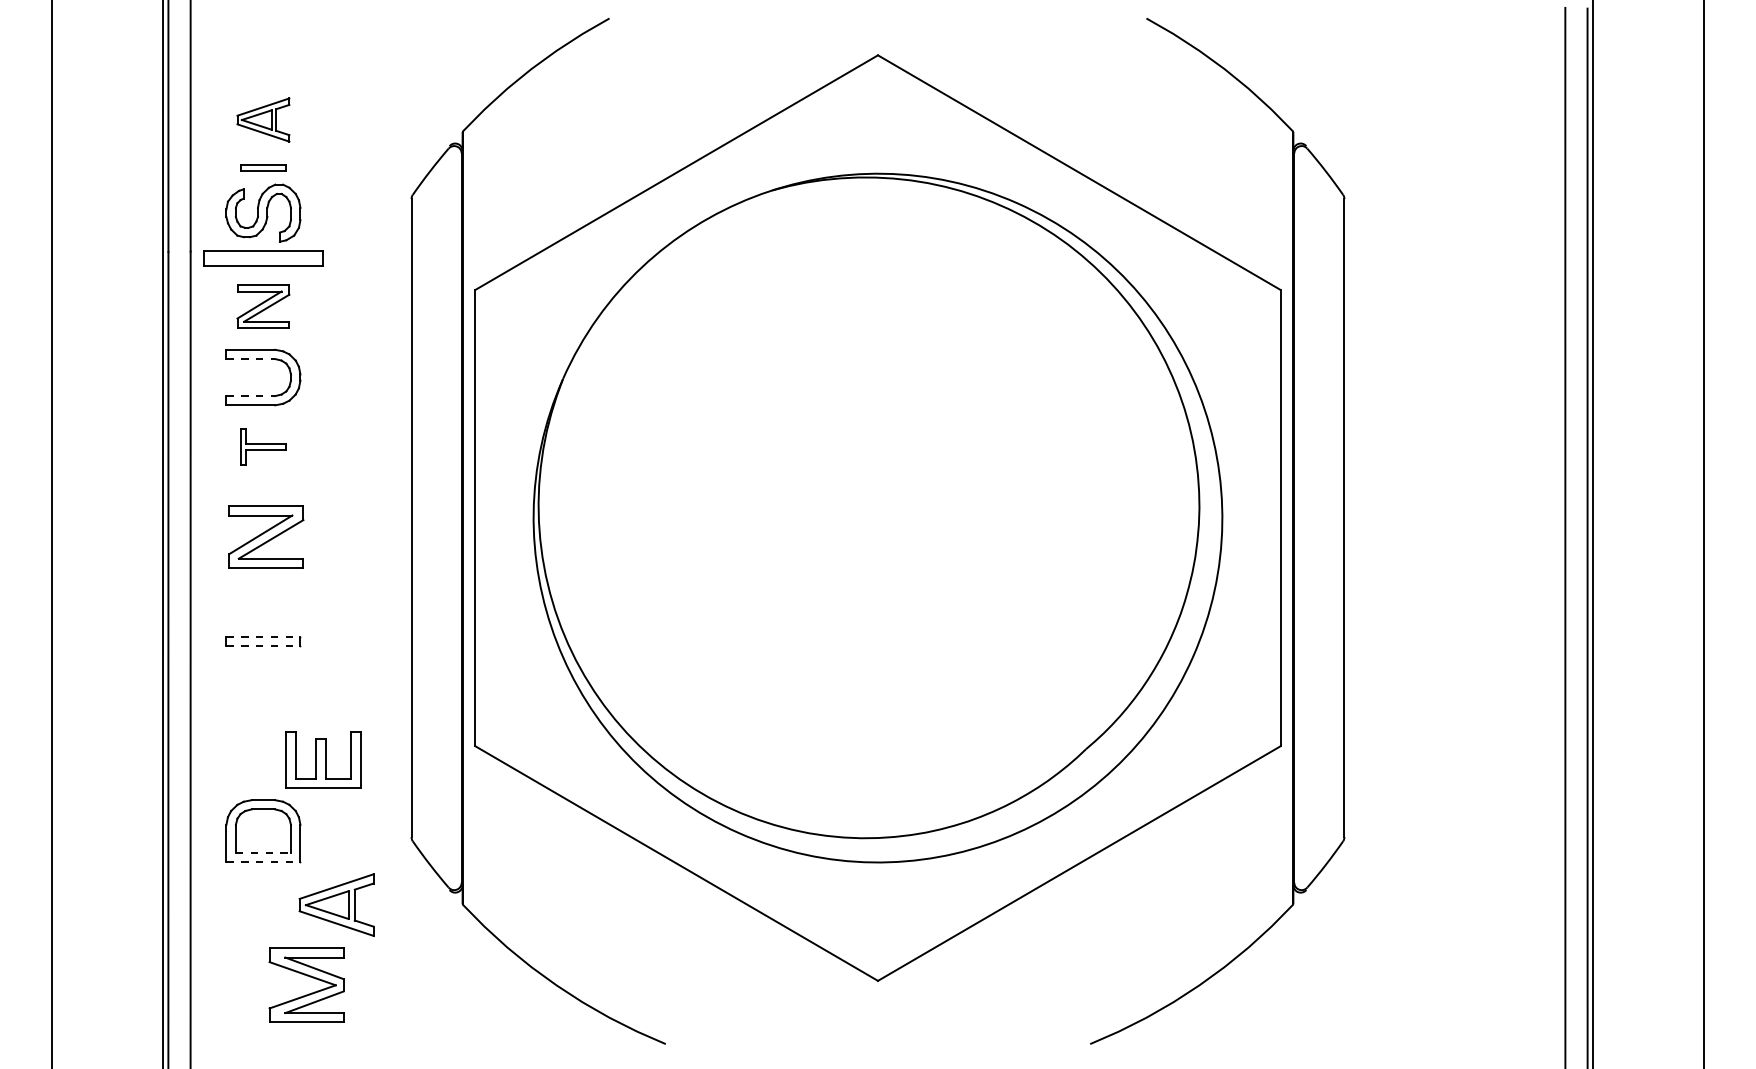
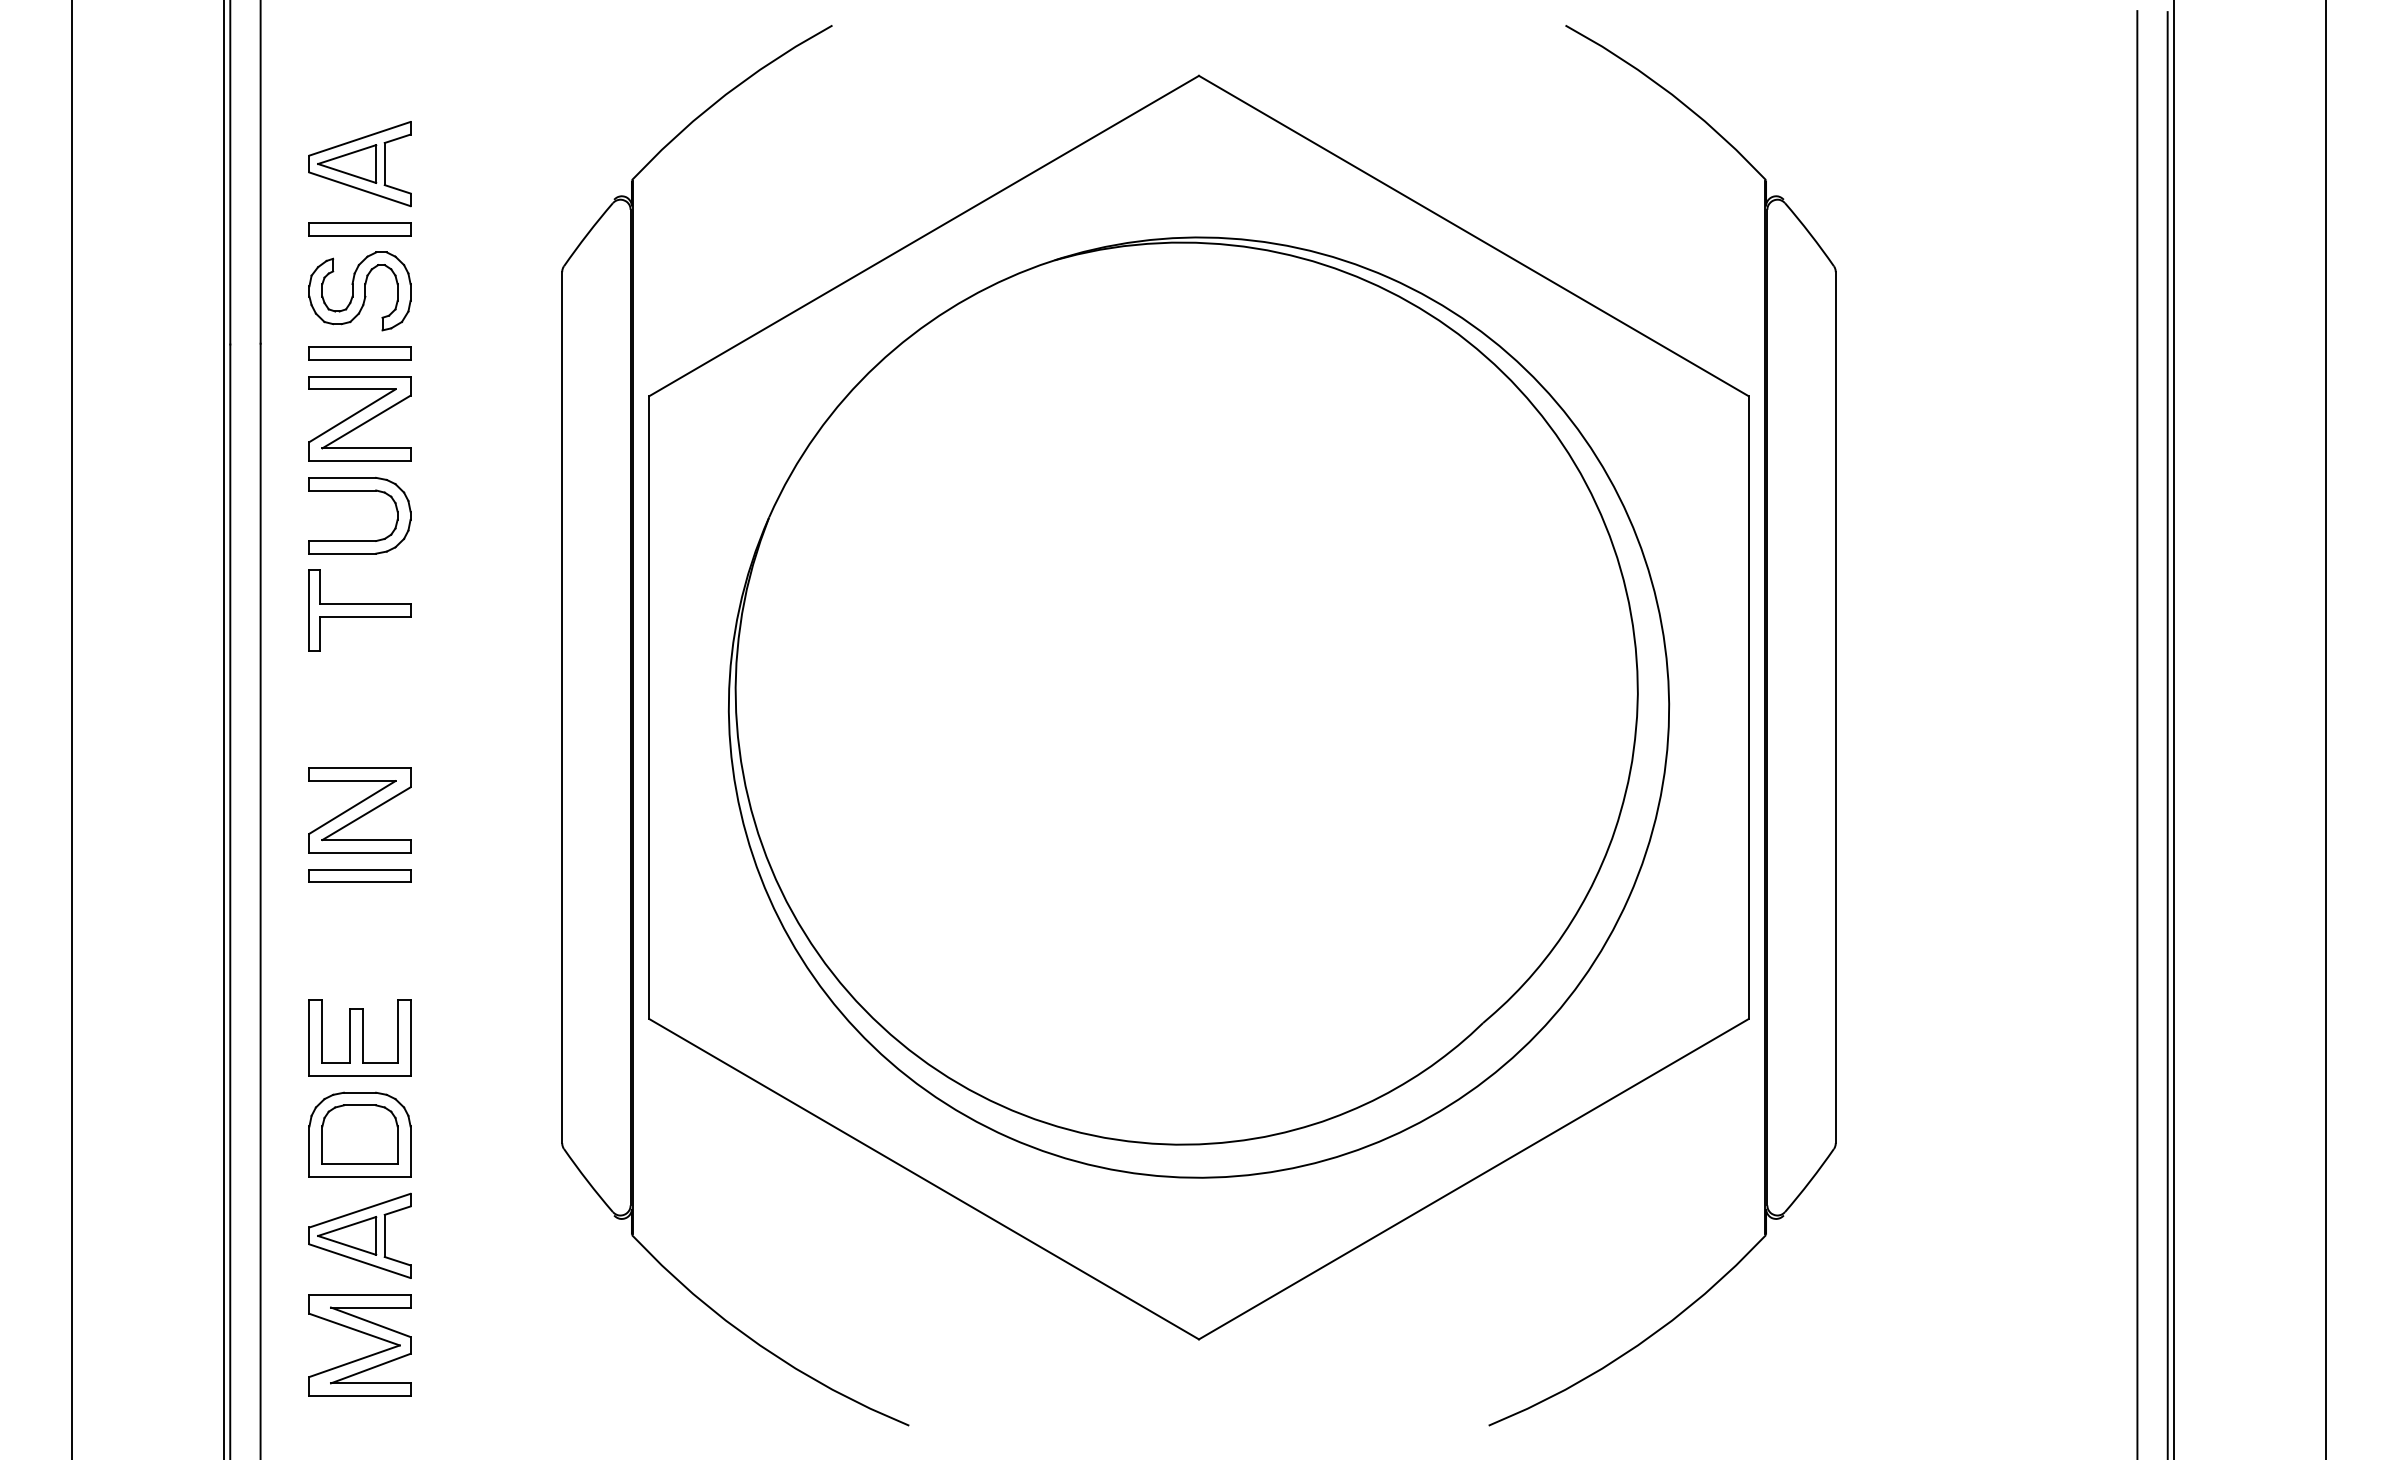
part: (263, 120) -> (359, 164), size x1.43
part: (263, 167) -> (359, 229), size x1.67
part: (263, 258) -> (359, 353), size x0.62
part: (263, 306) -> (359, 418), size x1.43
line: (251, 359) -> (343, 490), dashed -> solid
line: (251, 396) -> (343, 541), dashed -> solid
part: (263, 446) -> (359, 610), size x1.67
part: (265, 537) -> (359, 810), moved
line: (263, 636) -> (360, 869), dashed -> solid
line: (263, 646) -> (360, 882), dashed -> solid
part: (323, 759) -> (359, 1037), moved
line: (263, 852) -> (360, 1164), dashed -> solid
line: (263, 861) -> (360, 1176), dashed -> solid
part: (336, 904) -> (359, 1235), moved
part: (309, 993) -> (364, 1356), moved

